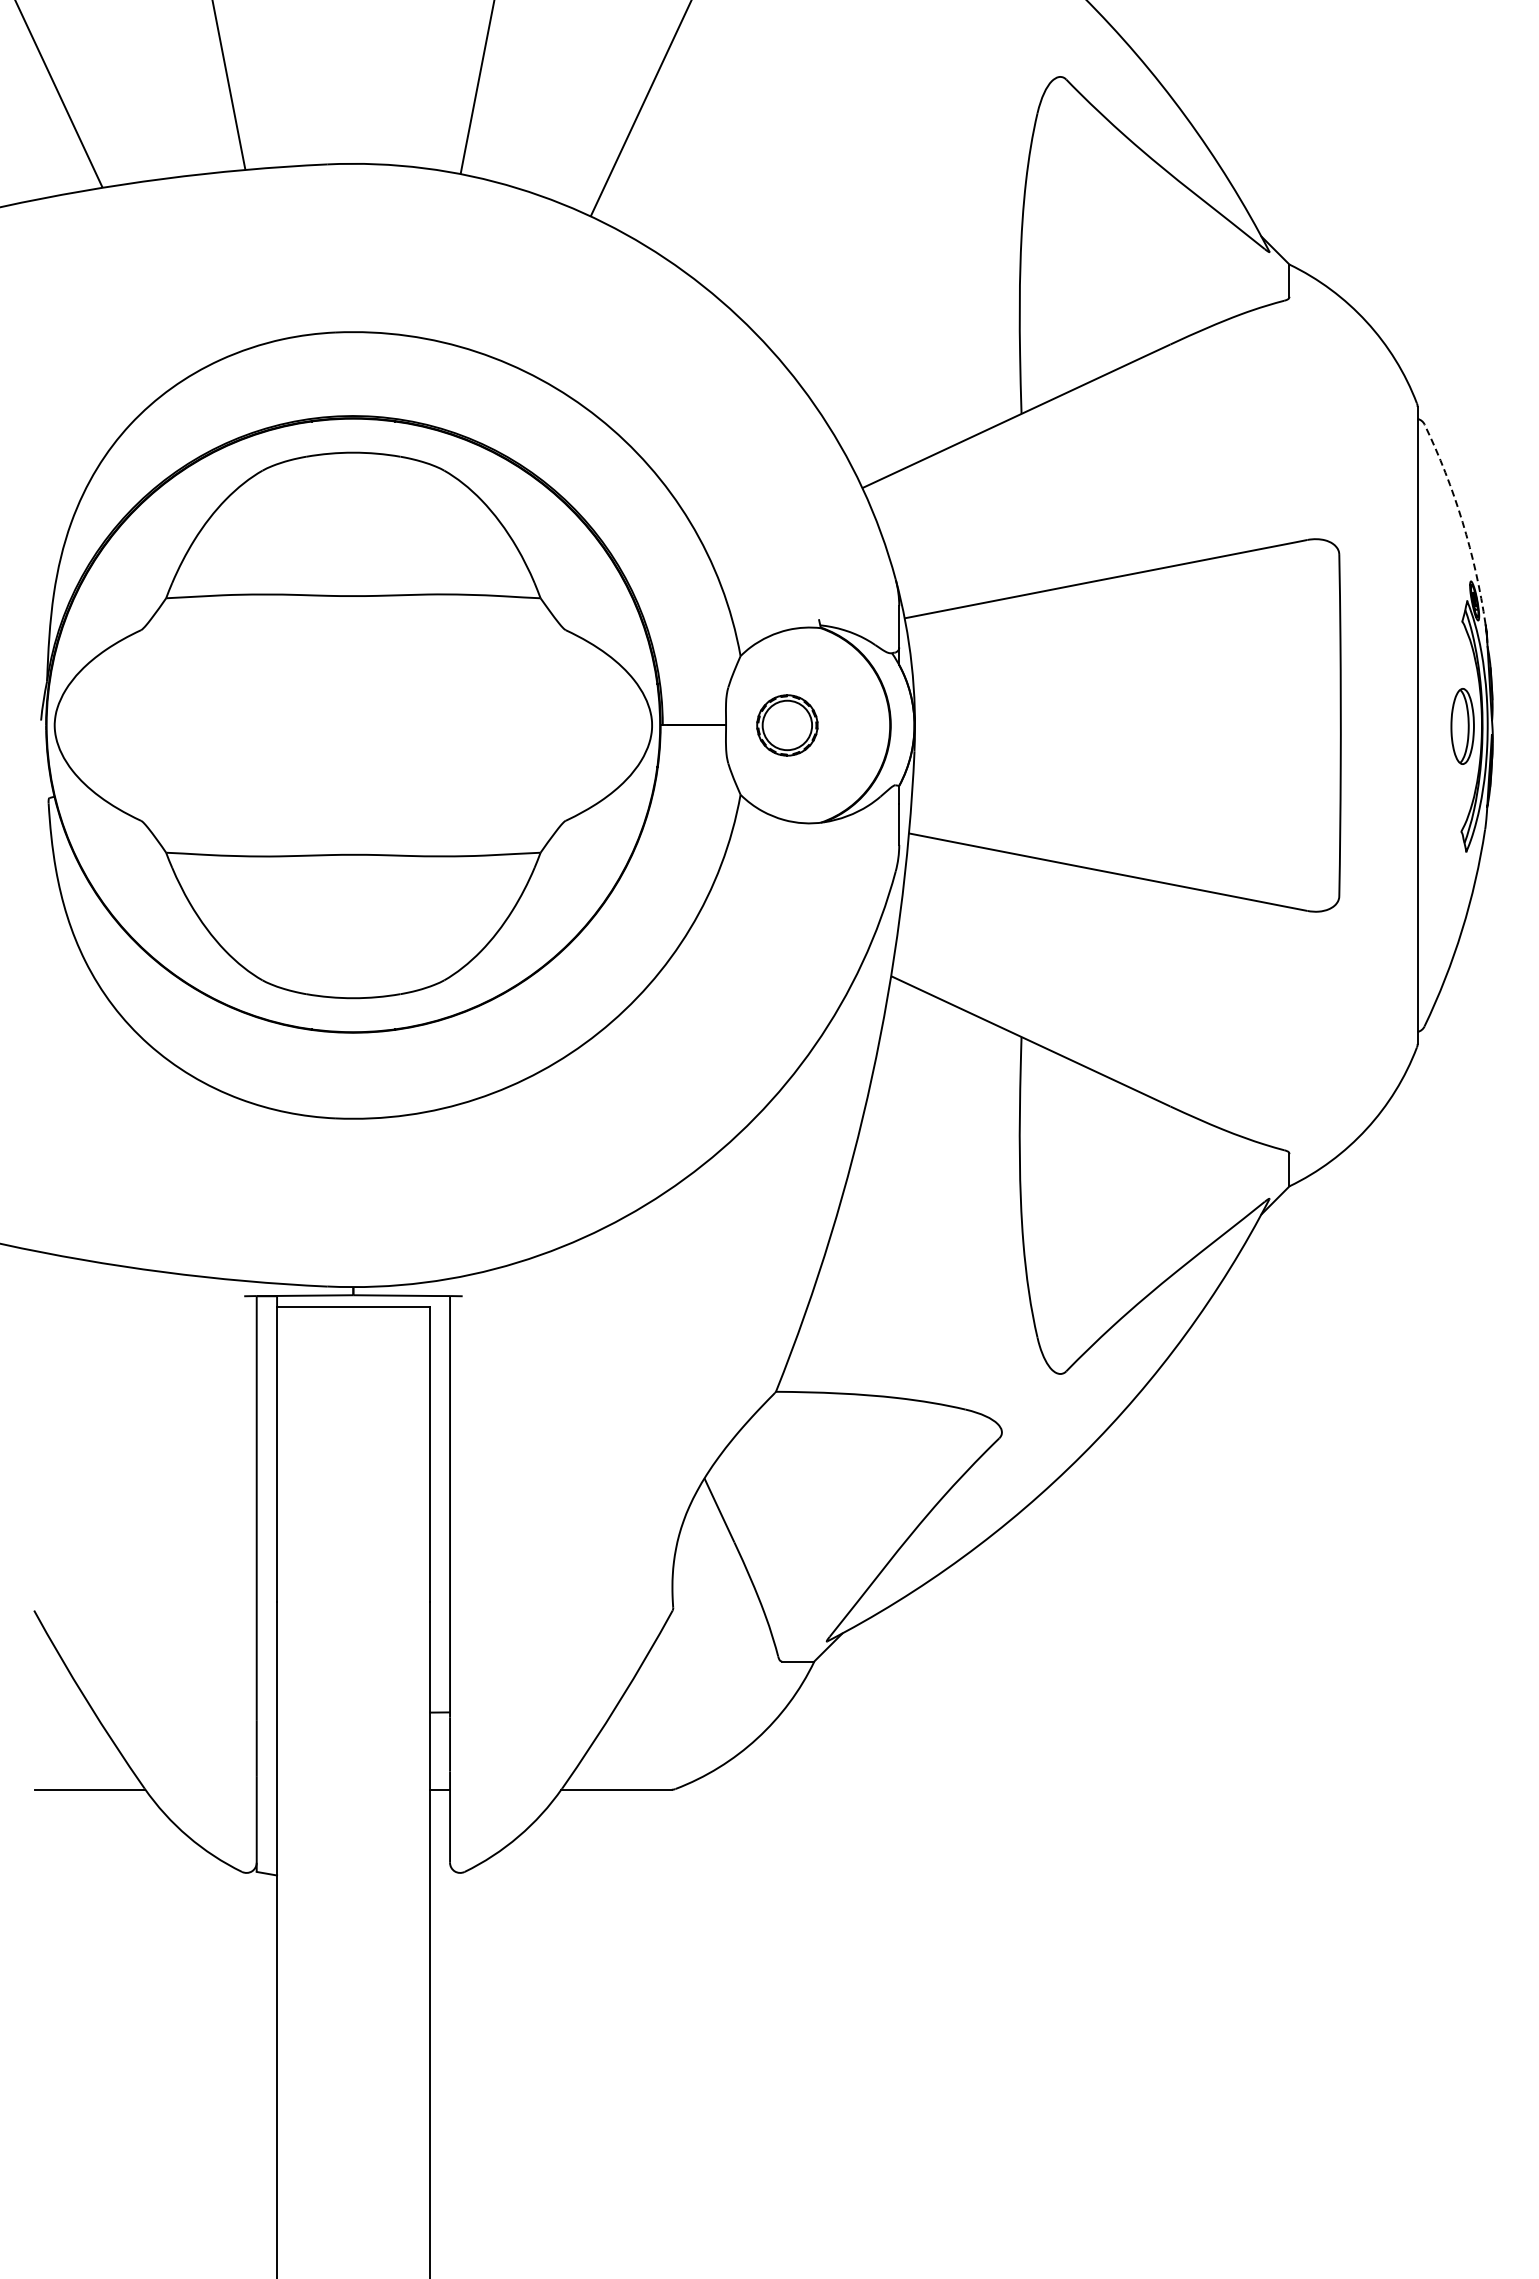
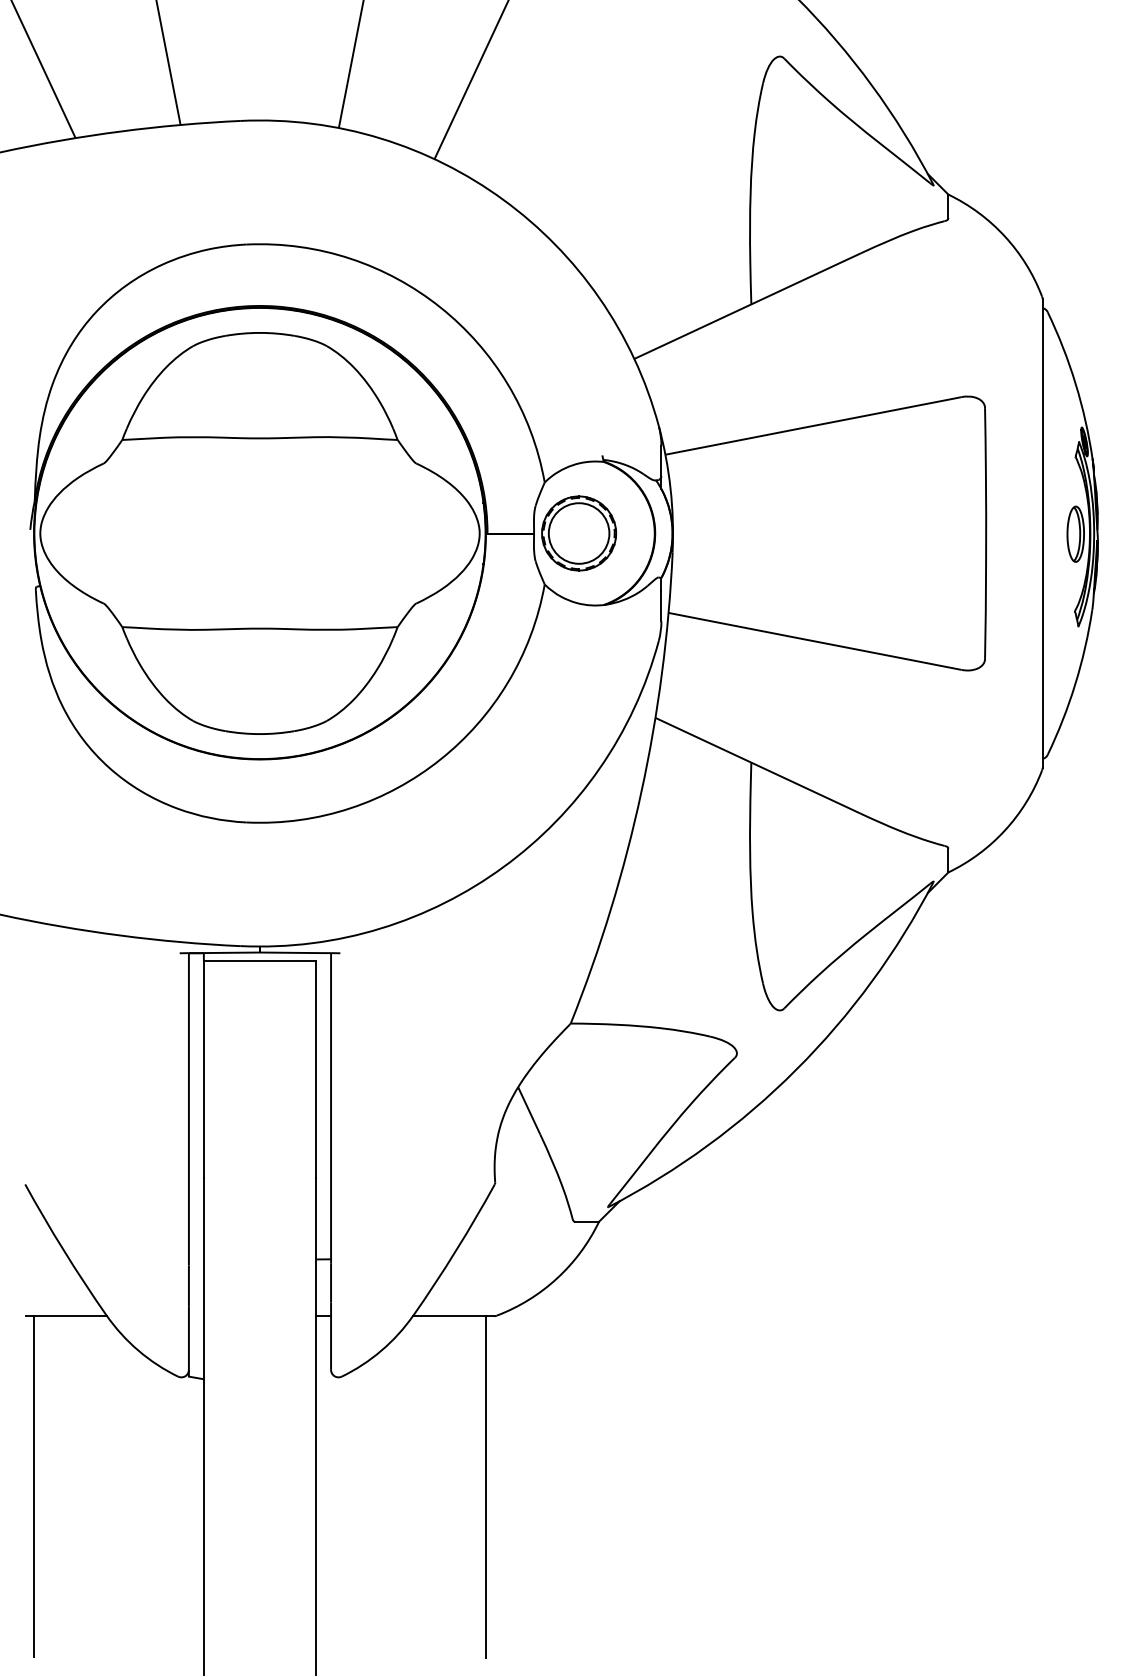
arc: (1462, 522) -> (1075, 384), dashed -> solid
part: (787, 725) -> (579, 533), size x1.67
line: (46, 2021) -> (34, 1486), added
line: (660, 2021) -> (485, 1486), added

